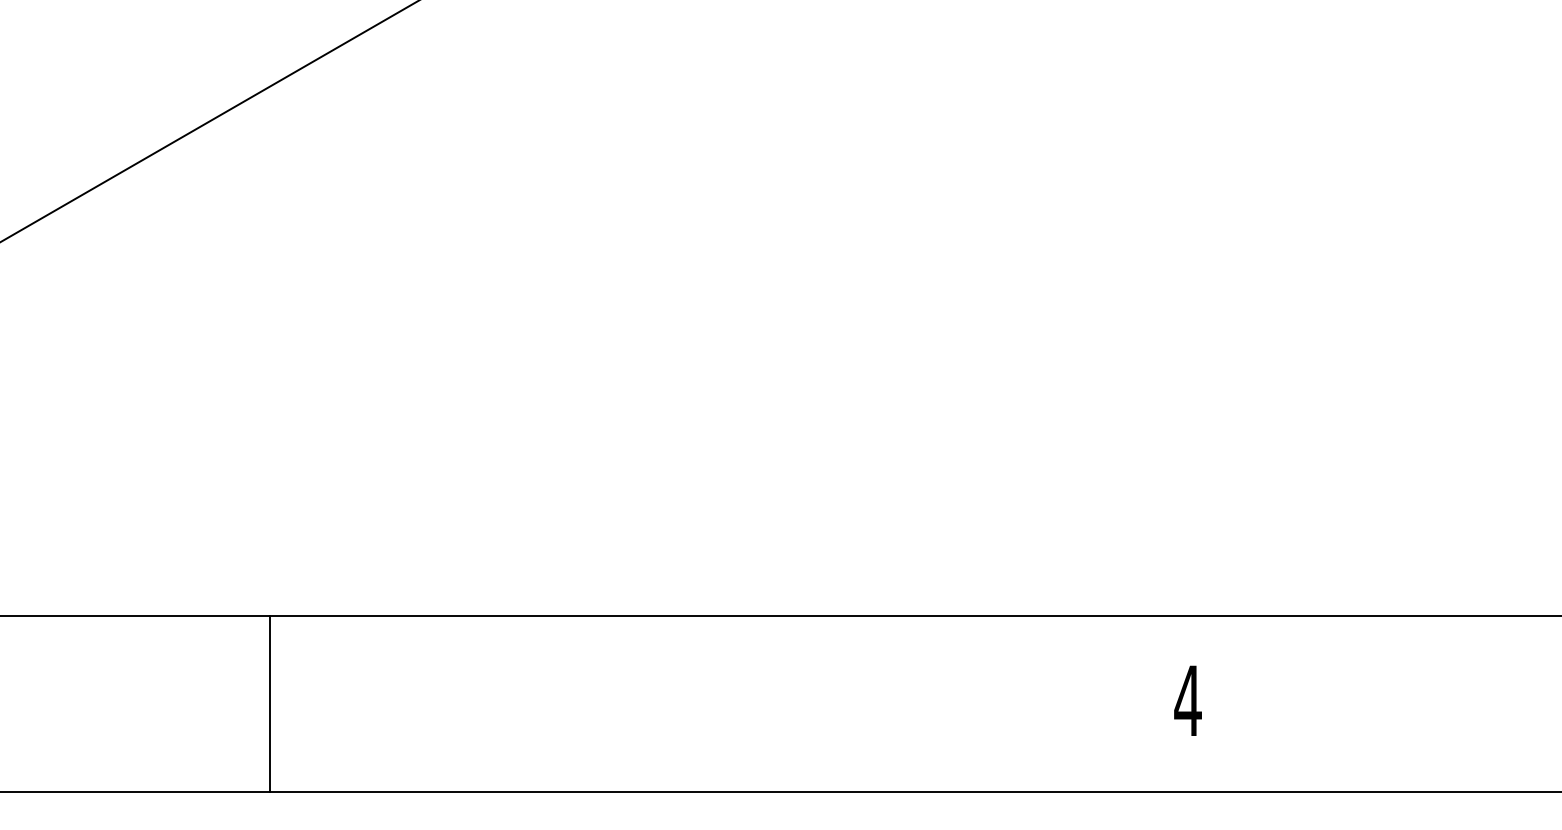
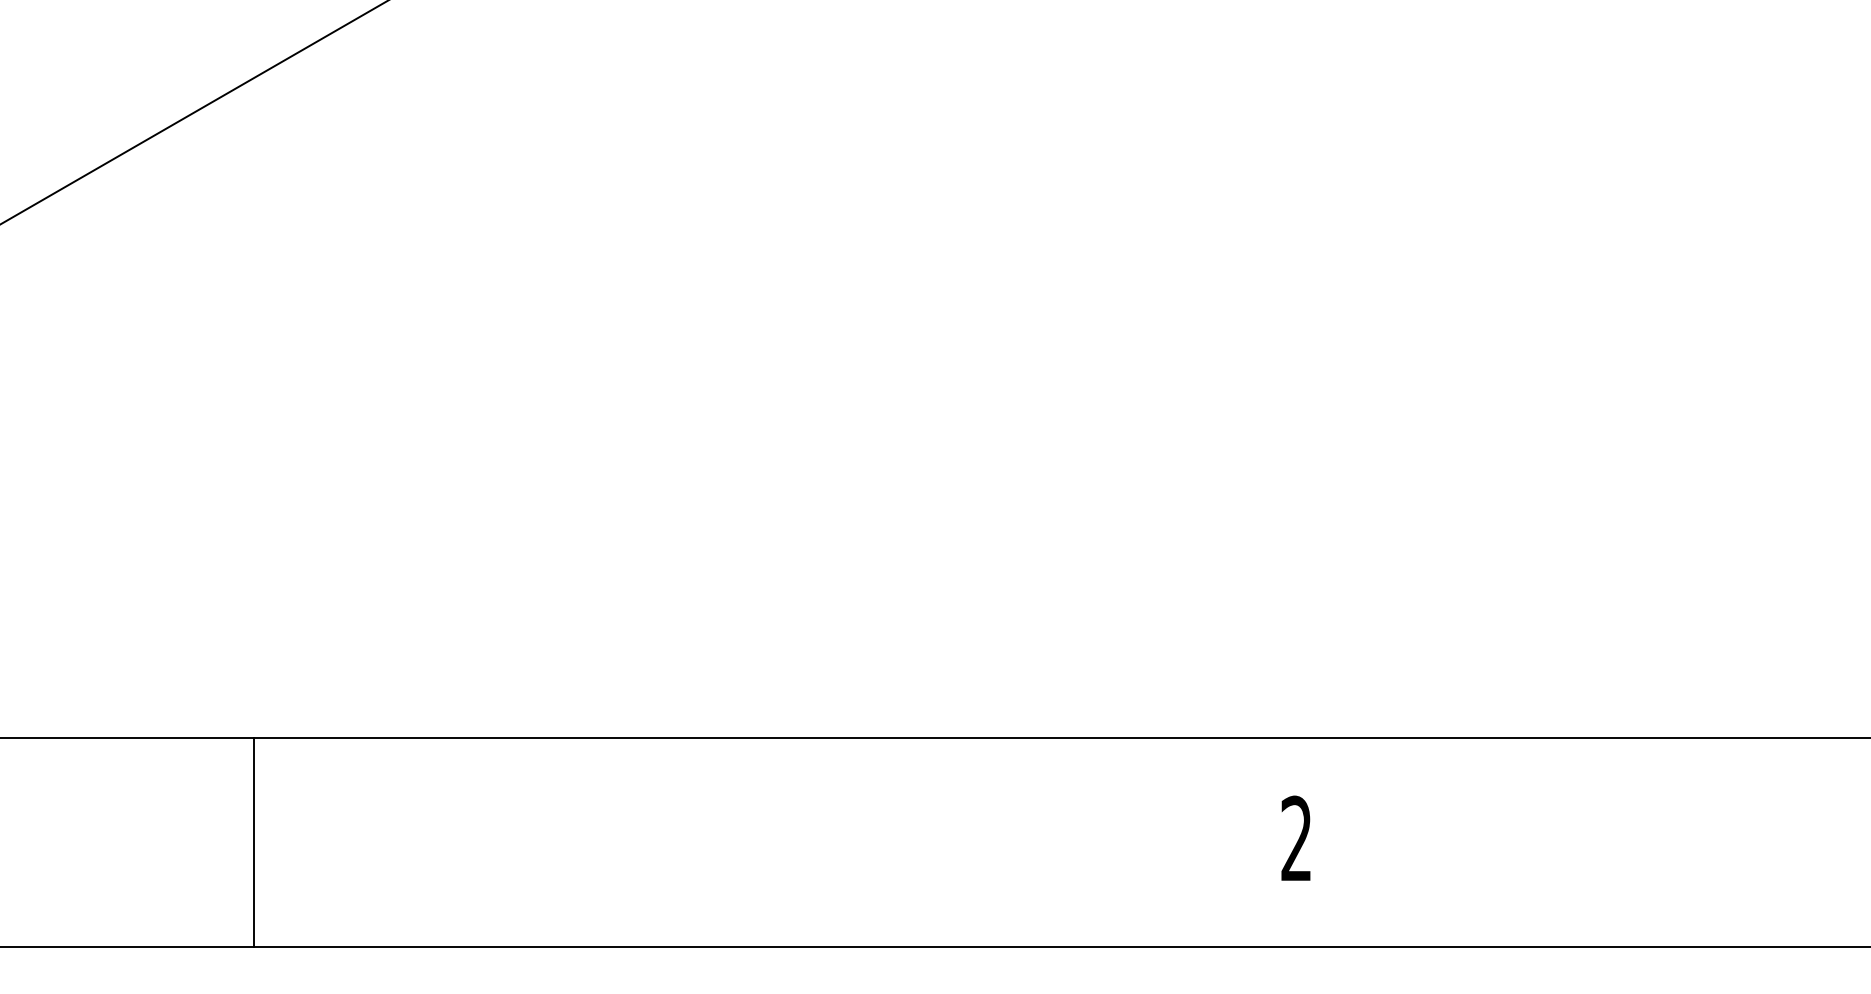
text: (1187, 699) -> (1296, 837), 4 -> 2
line: (270, 703) -> (254, 842), moved

